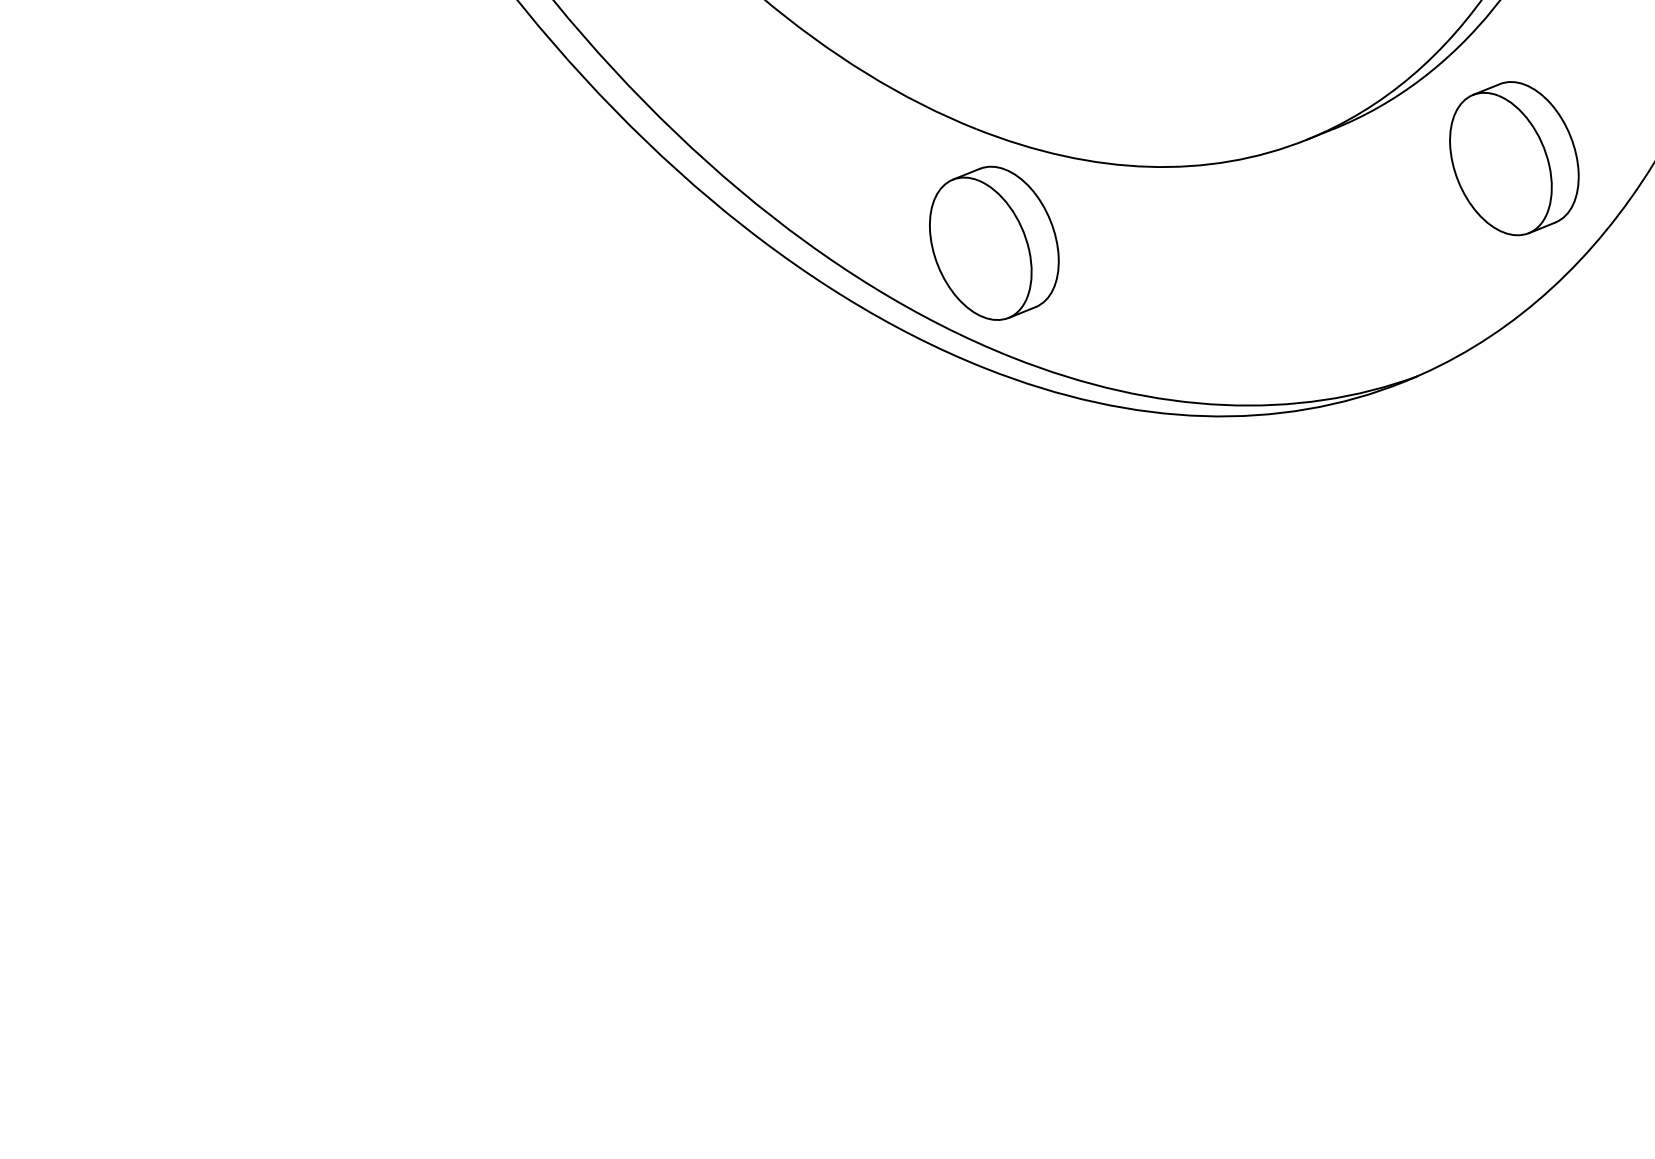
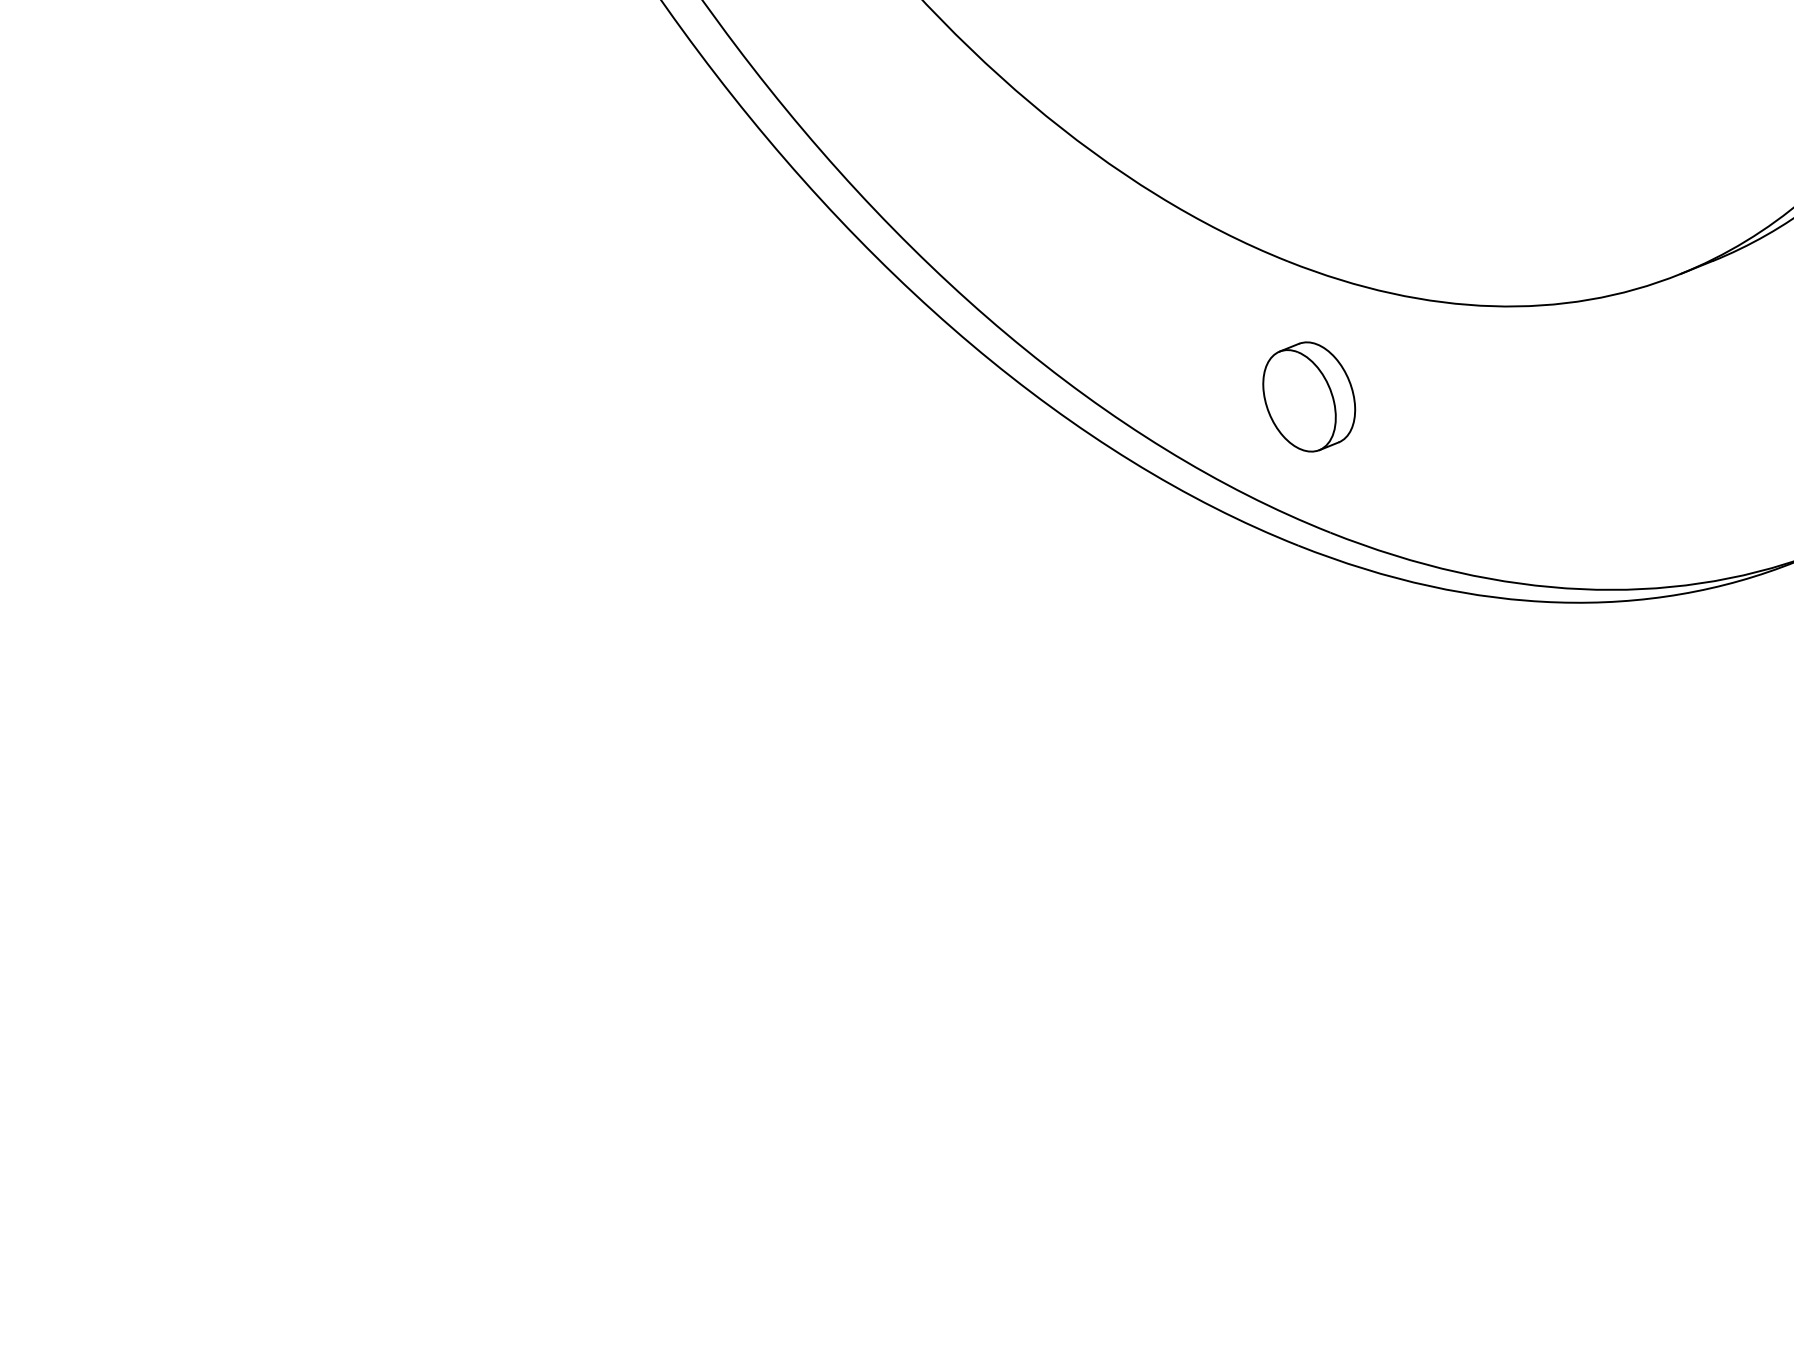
part: (994, 242) -> (1309, 396), size x0.6

